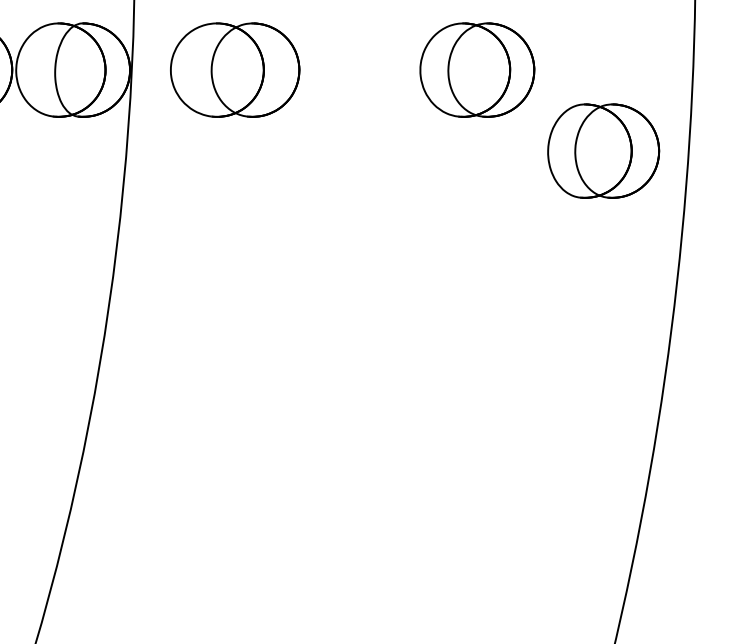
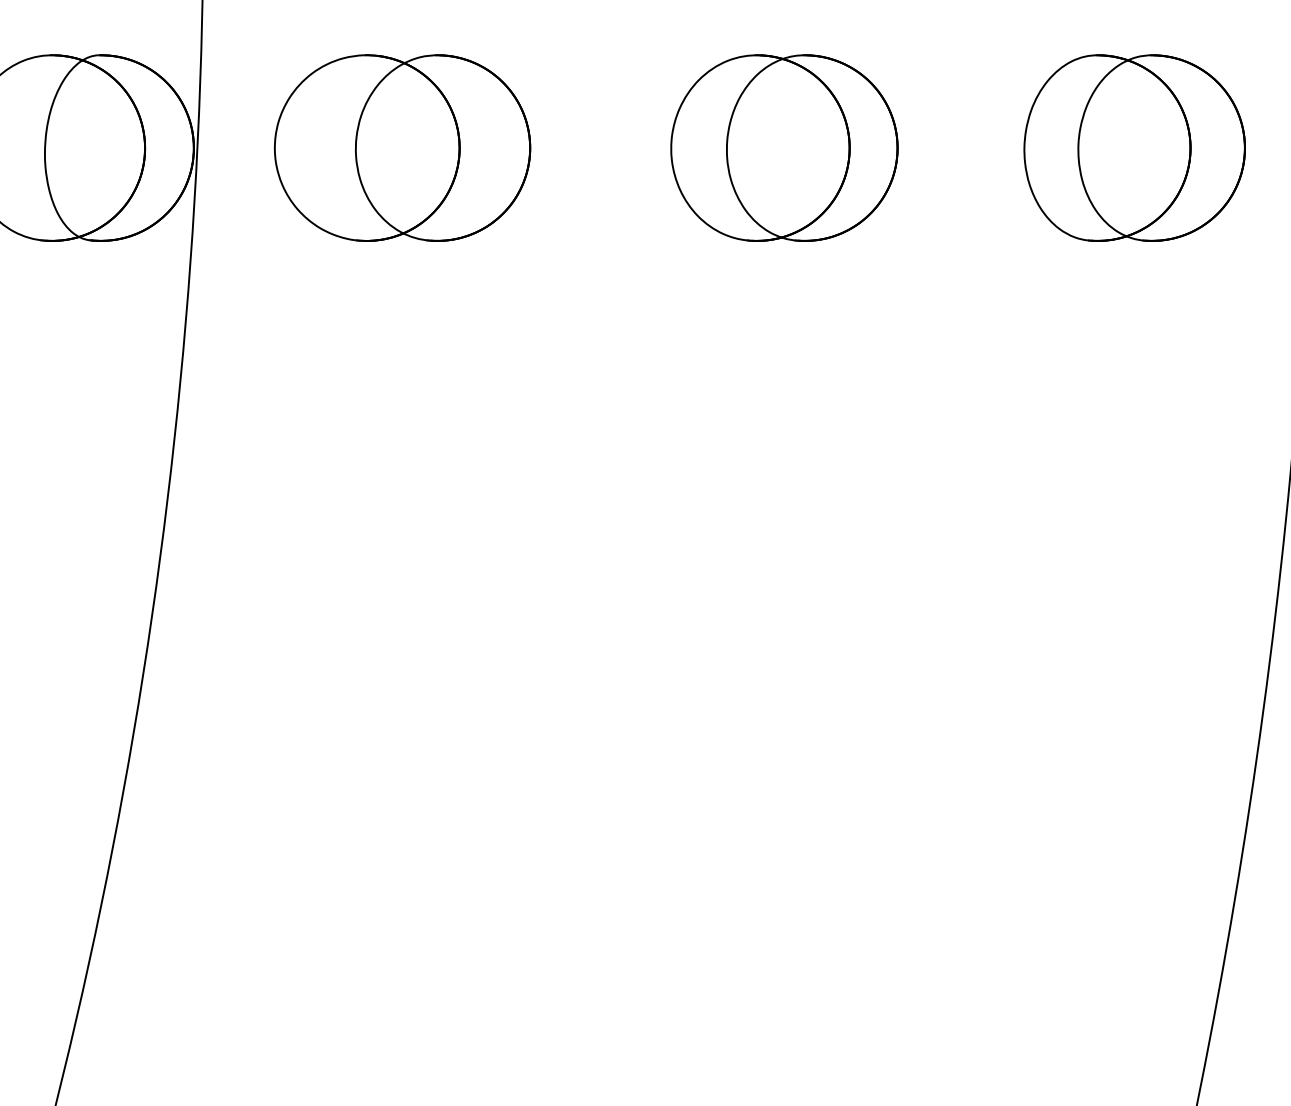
part: (477, 69) -> (784, 146), moved
part: (603, 150) -> (1134, 146), moved

